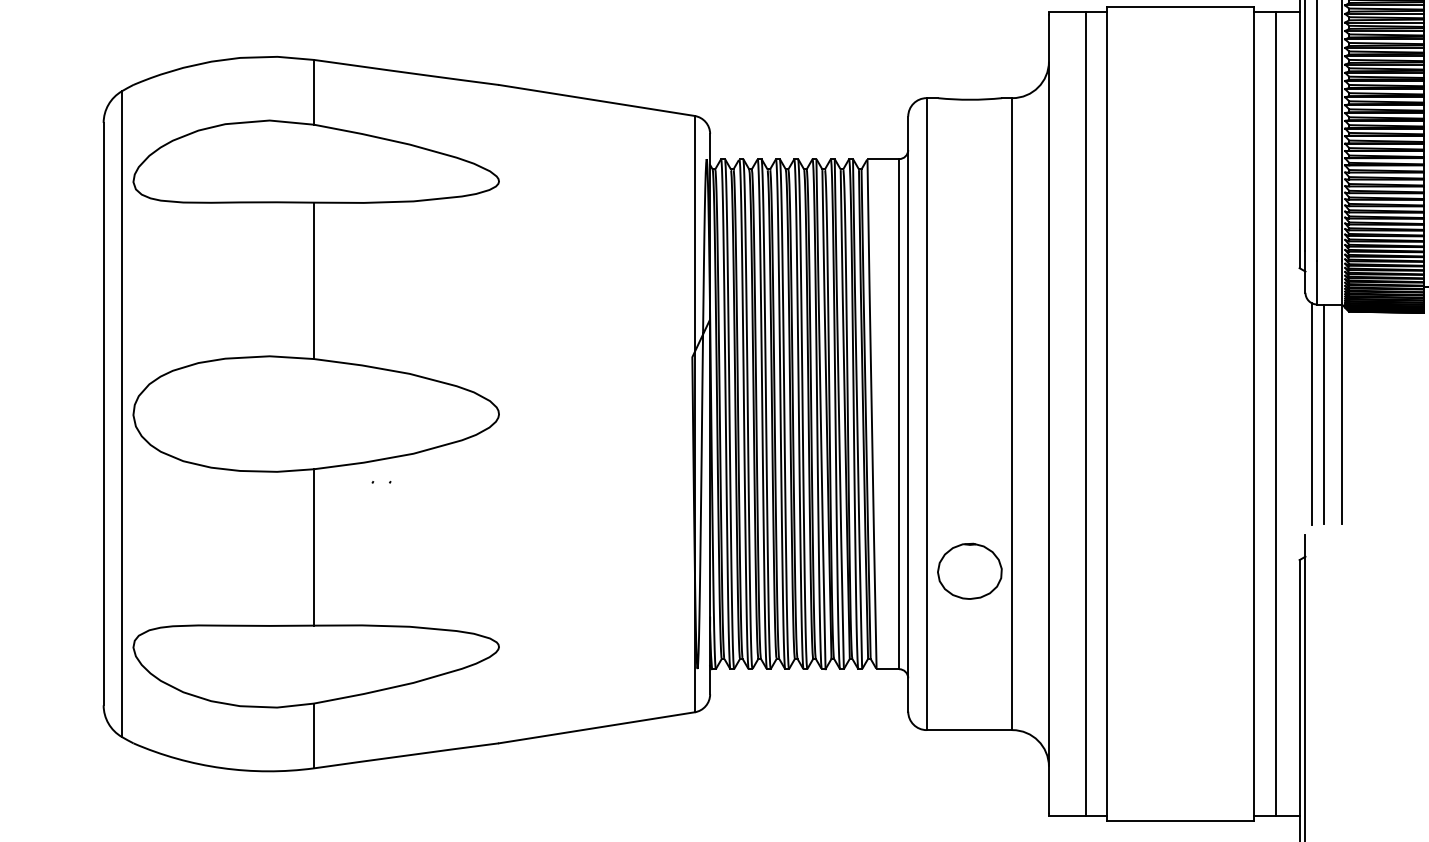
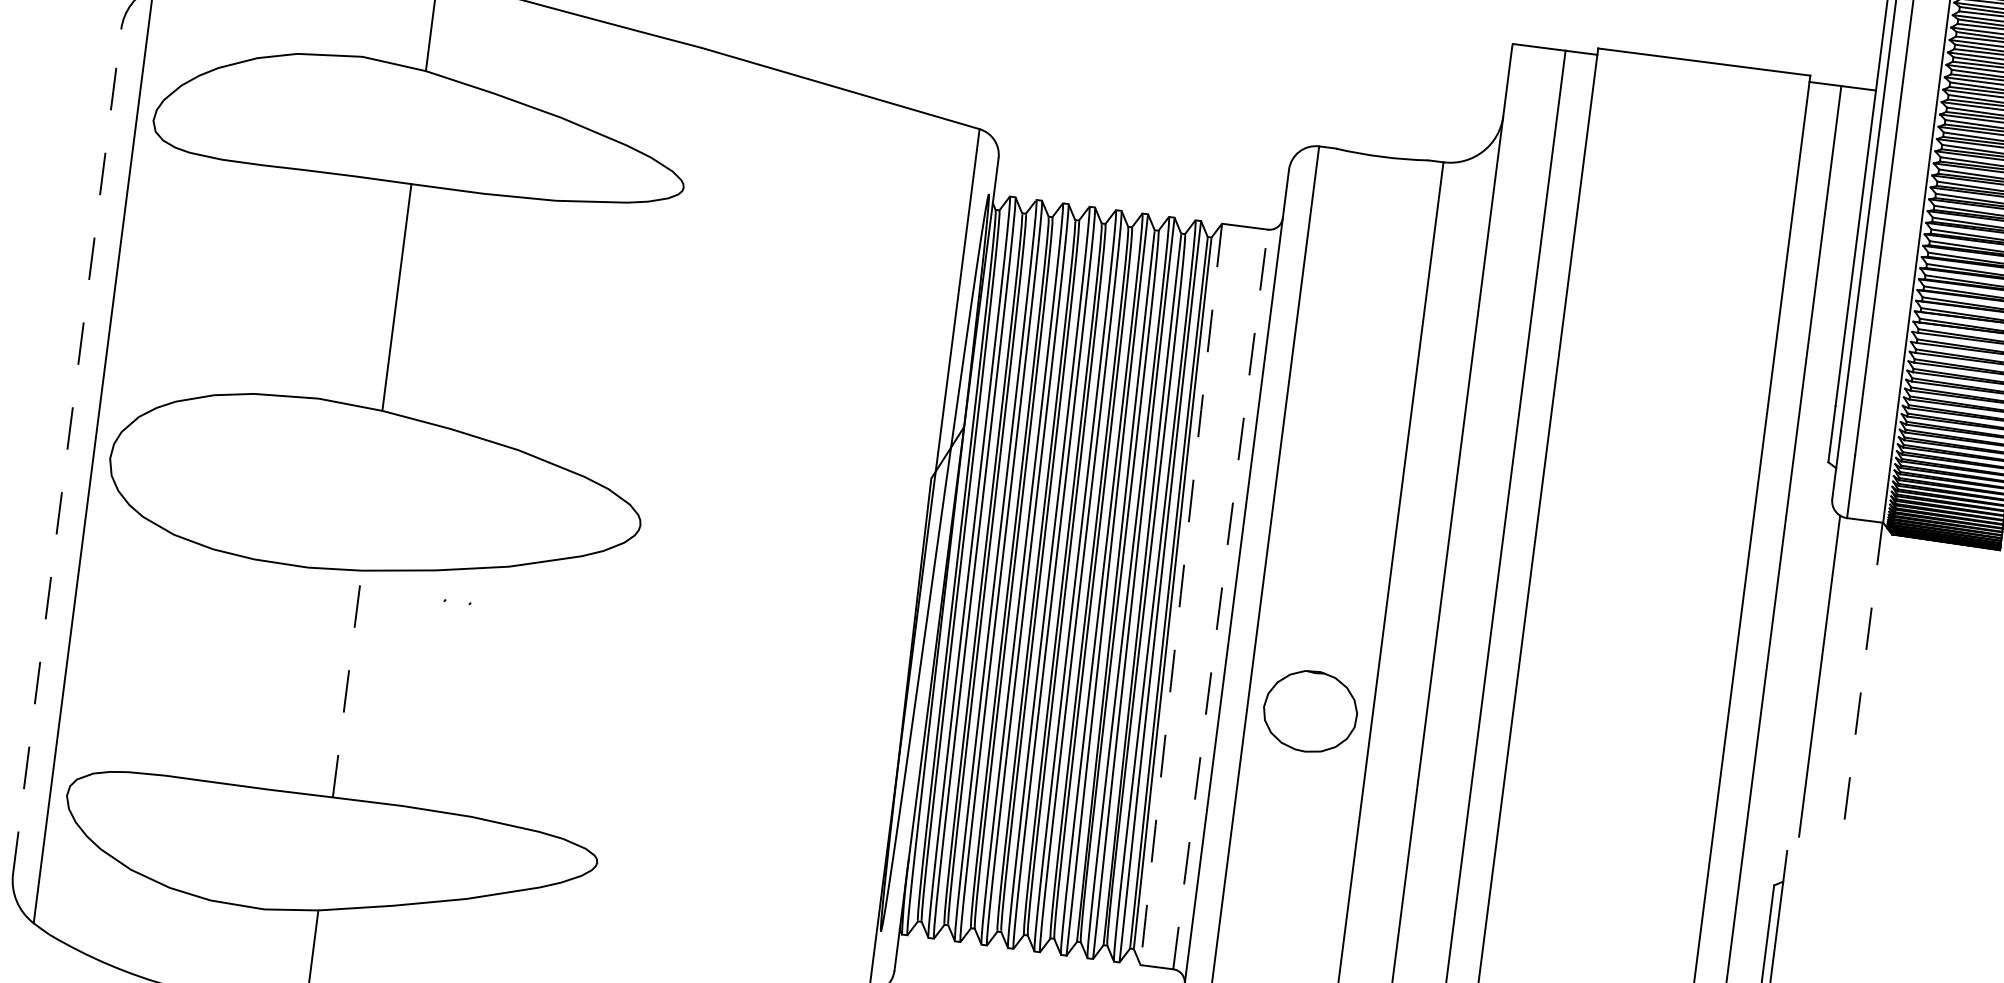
line: (103, 413) -> (67, 450), solid -> dashed
line: (899, 413) -> (1221, 598), solid -> dashed
line: (1323, 413) -> (1836, 677), removed
arc: (871, 414) -> (1180, 594), solid -> dashed
line: (1341, 414) -> (1861, 682), solid -> dashed
line: (313, 546) -> (346, 682), solid -> dashed
part: (969, 570) -> (1310, 710), moved

